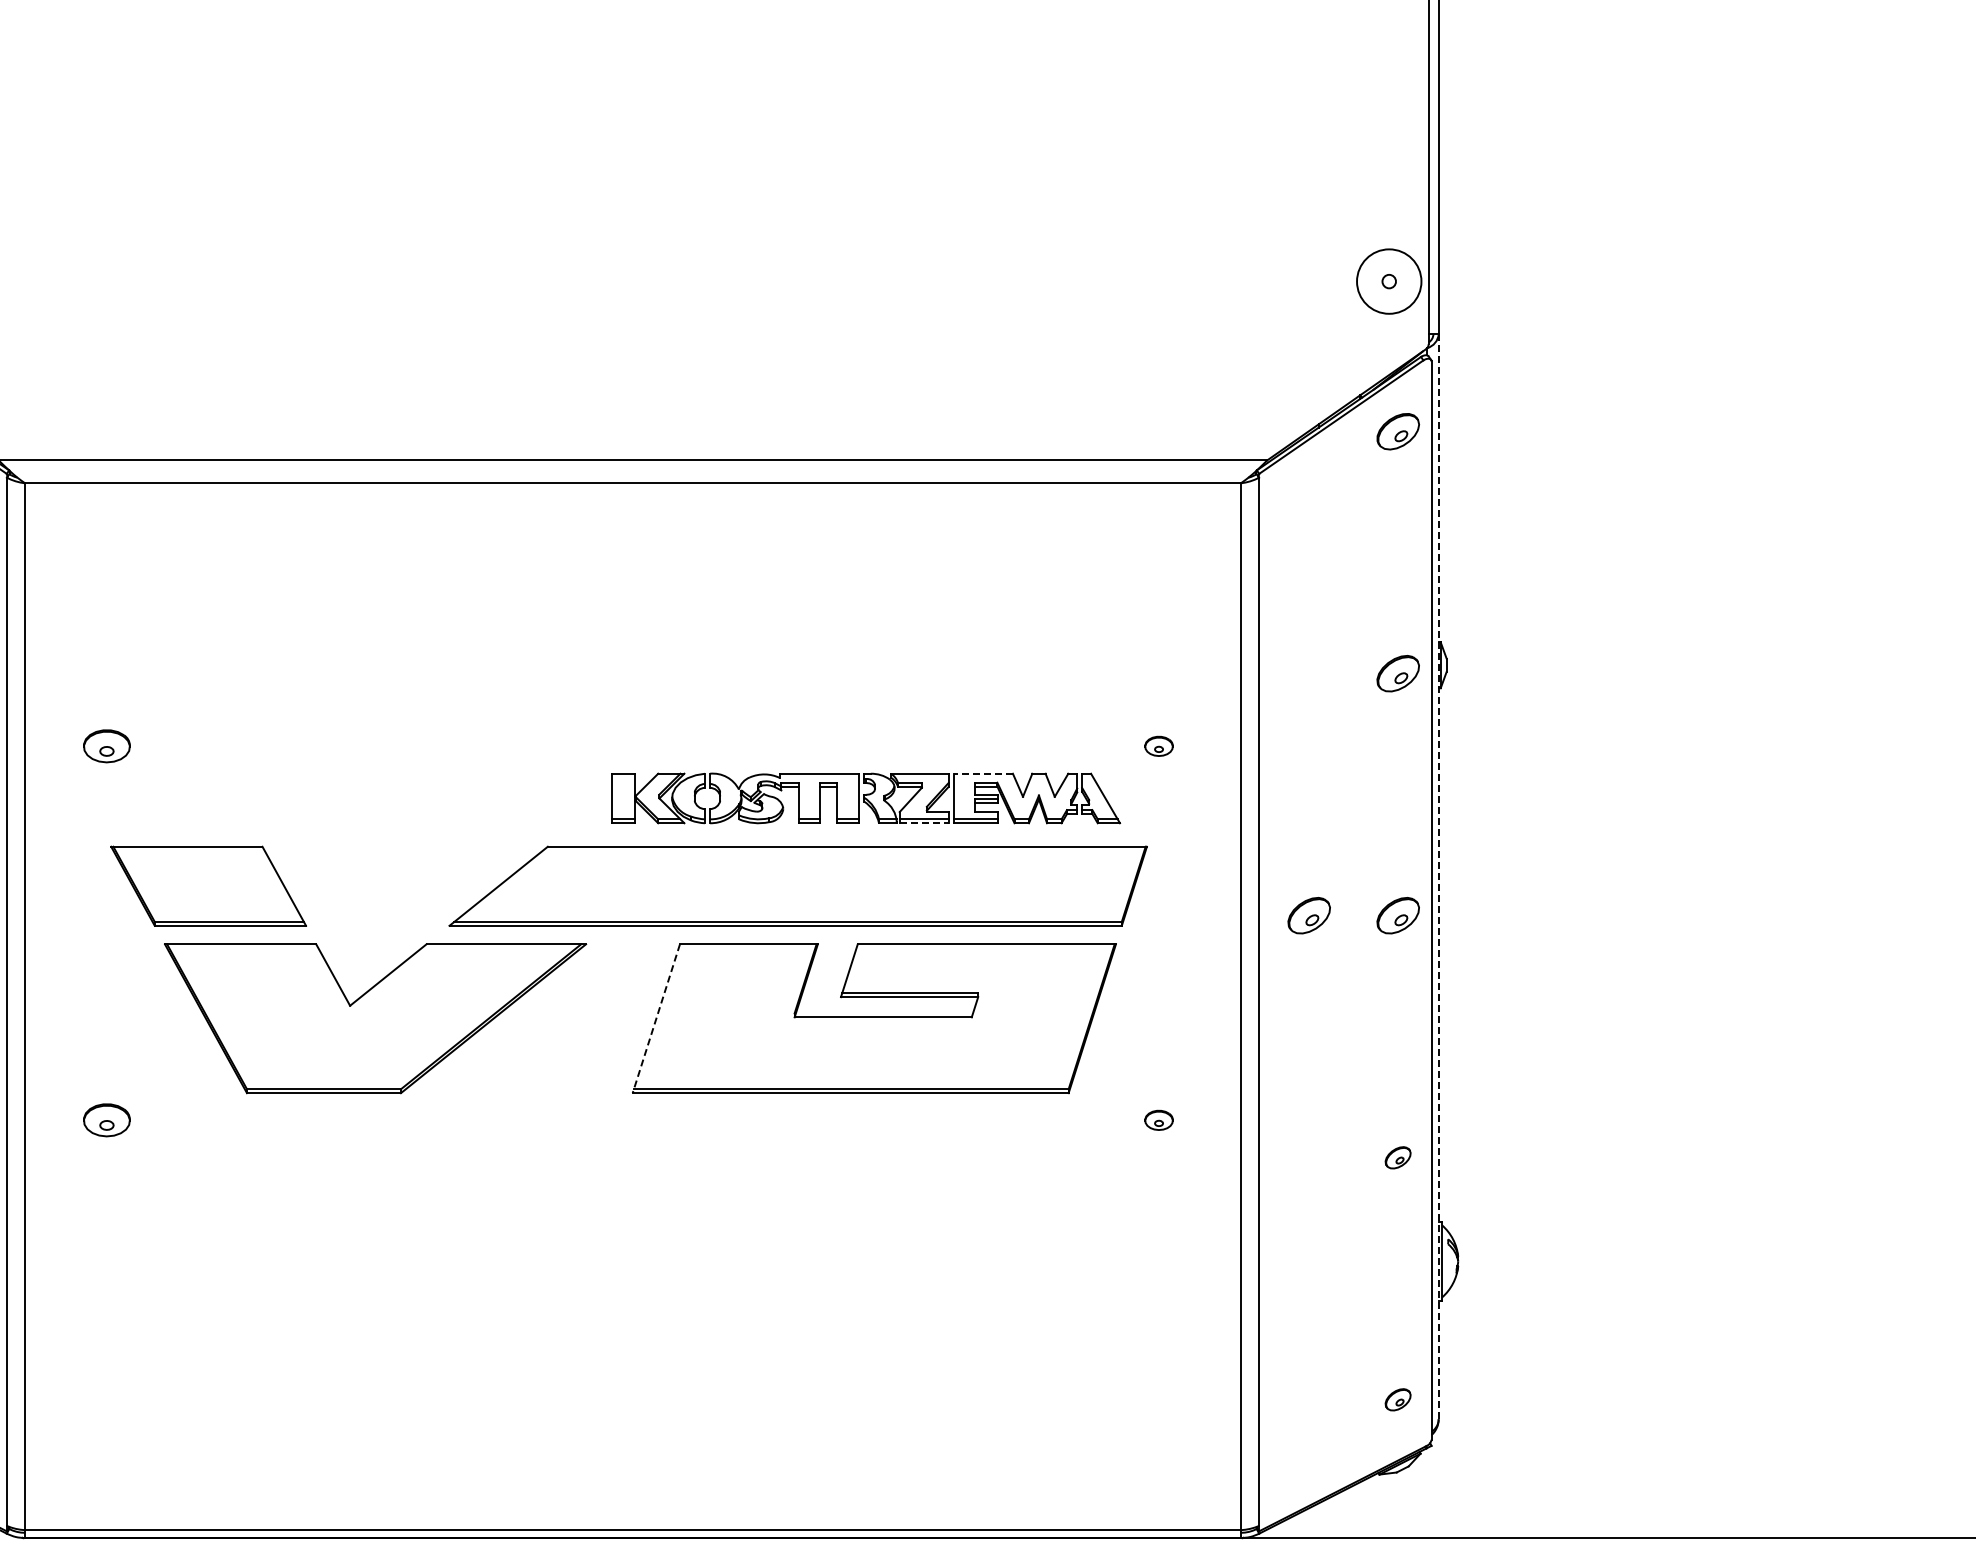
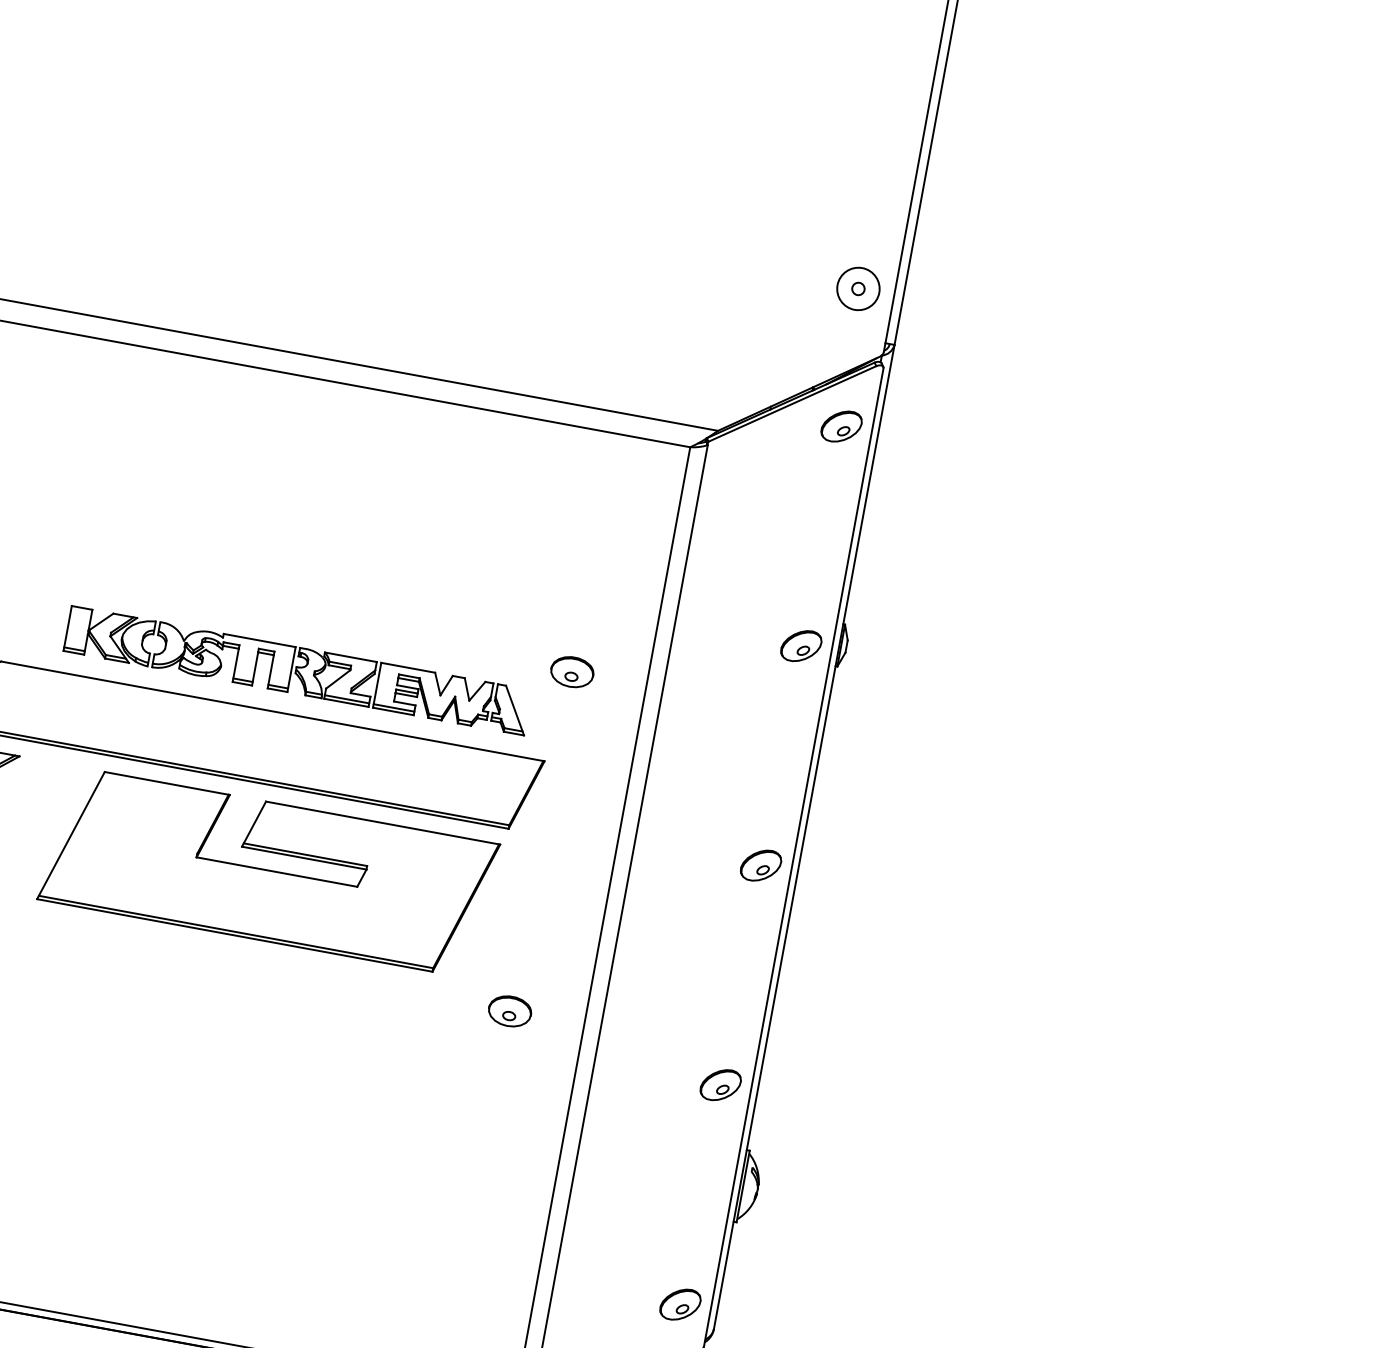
circle: (1389, 281) -> (858, 288), size x0.71
part: (1158, 746) -> (571, 672), size x1.67
line: (983, 773) -> (408, 667), dashed -> solid
line: (924, 823) -> (346, 703), dashed -> solid
line: (1438, 876) -> (804, 836), dashed -> solid
part: (1308, 915) -> (679, 850), removed
line: (656, 1019) -> (70, 836), dashed -> solid
part: (1158, 1120) -> (509, 1011), size x1.67
part: (1397, 1157) -> (720, 1084), size x1.67
part: (1397, 1399) -> (679, 1304), size x1.67

